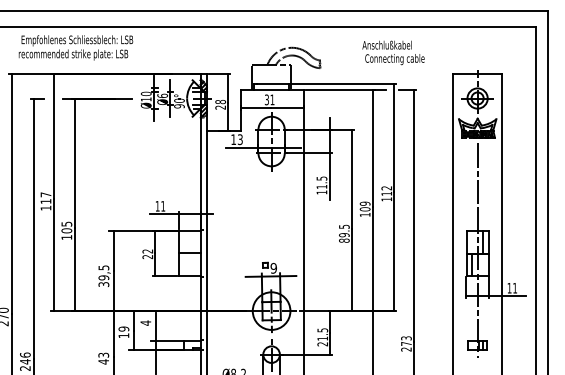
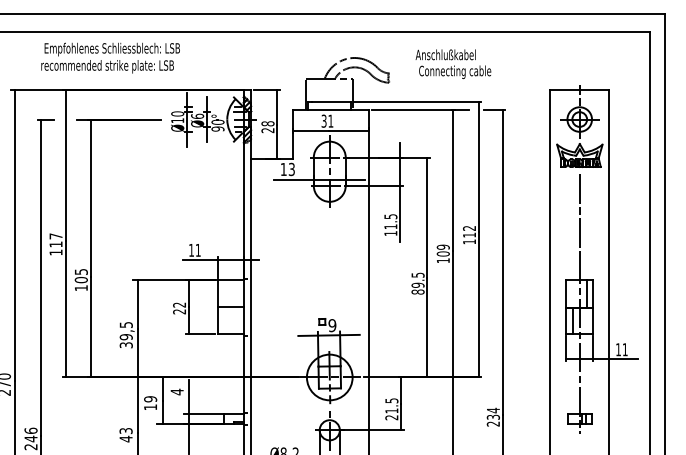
text: (75, 47) -> (110, 57), moved
text: (393, 52) -> (453, 63), moved
text: (406, 340) -> (493, 413), 273 -> 234

